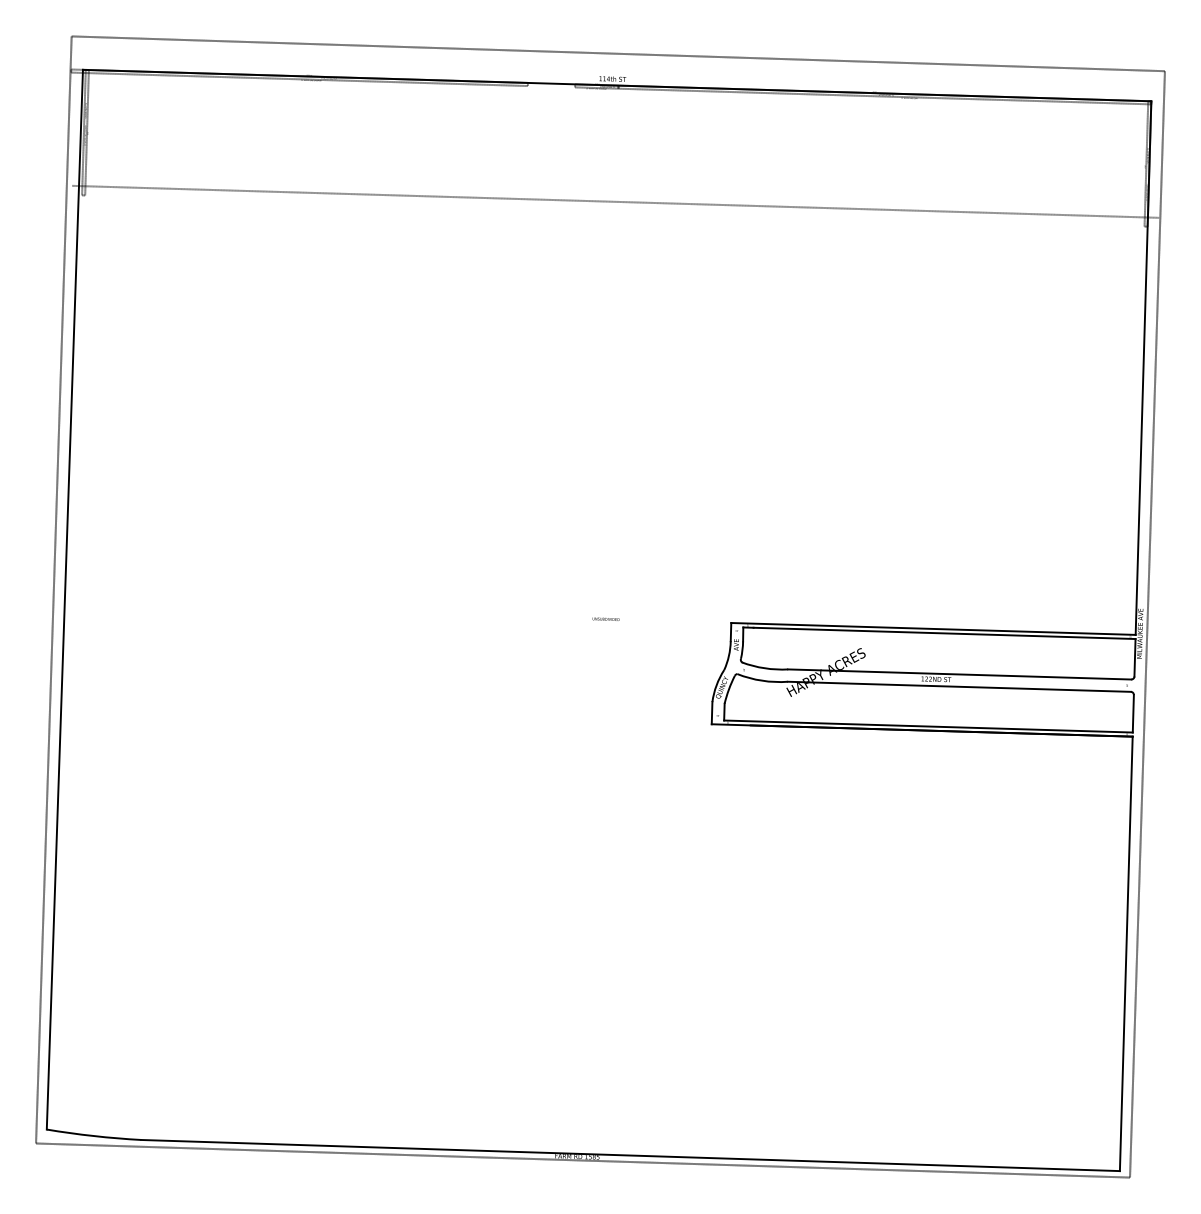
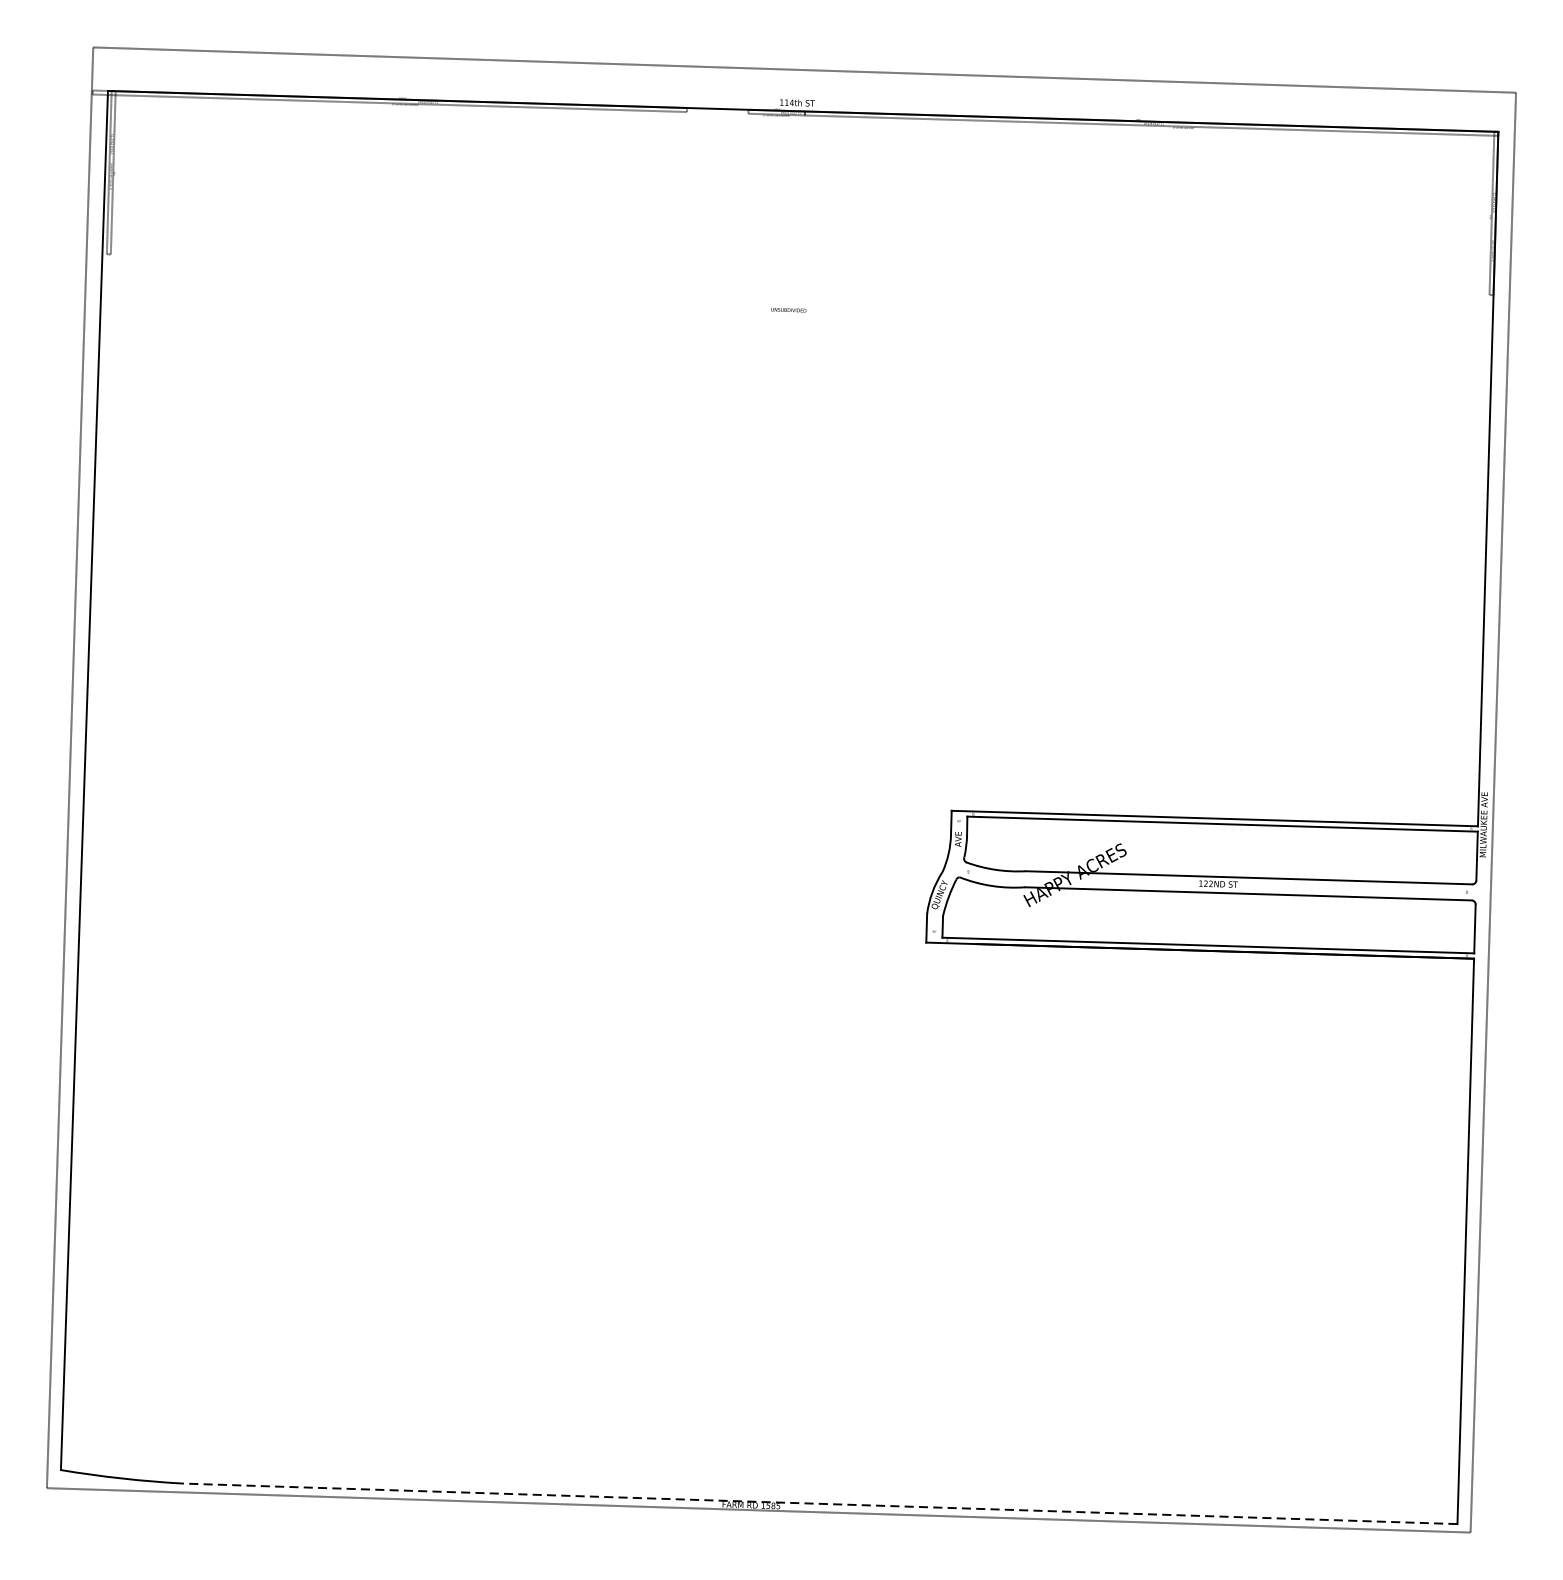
line: (615, 201) -> (801, 262), removed
text: (605, 618) -> (788, 309), moved
line: (630, 1155) -> (820, 1503), solid -> dashed

